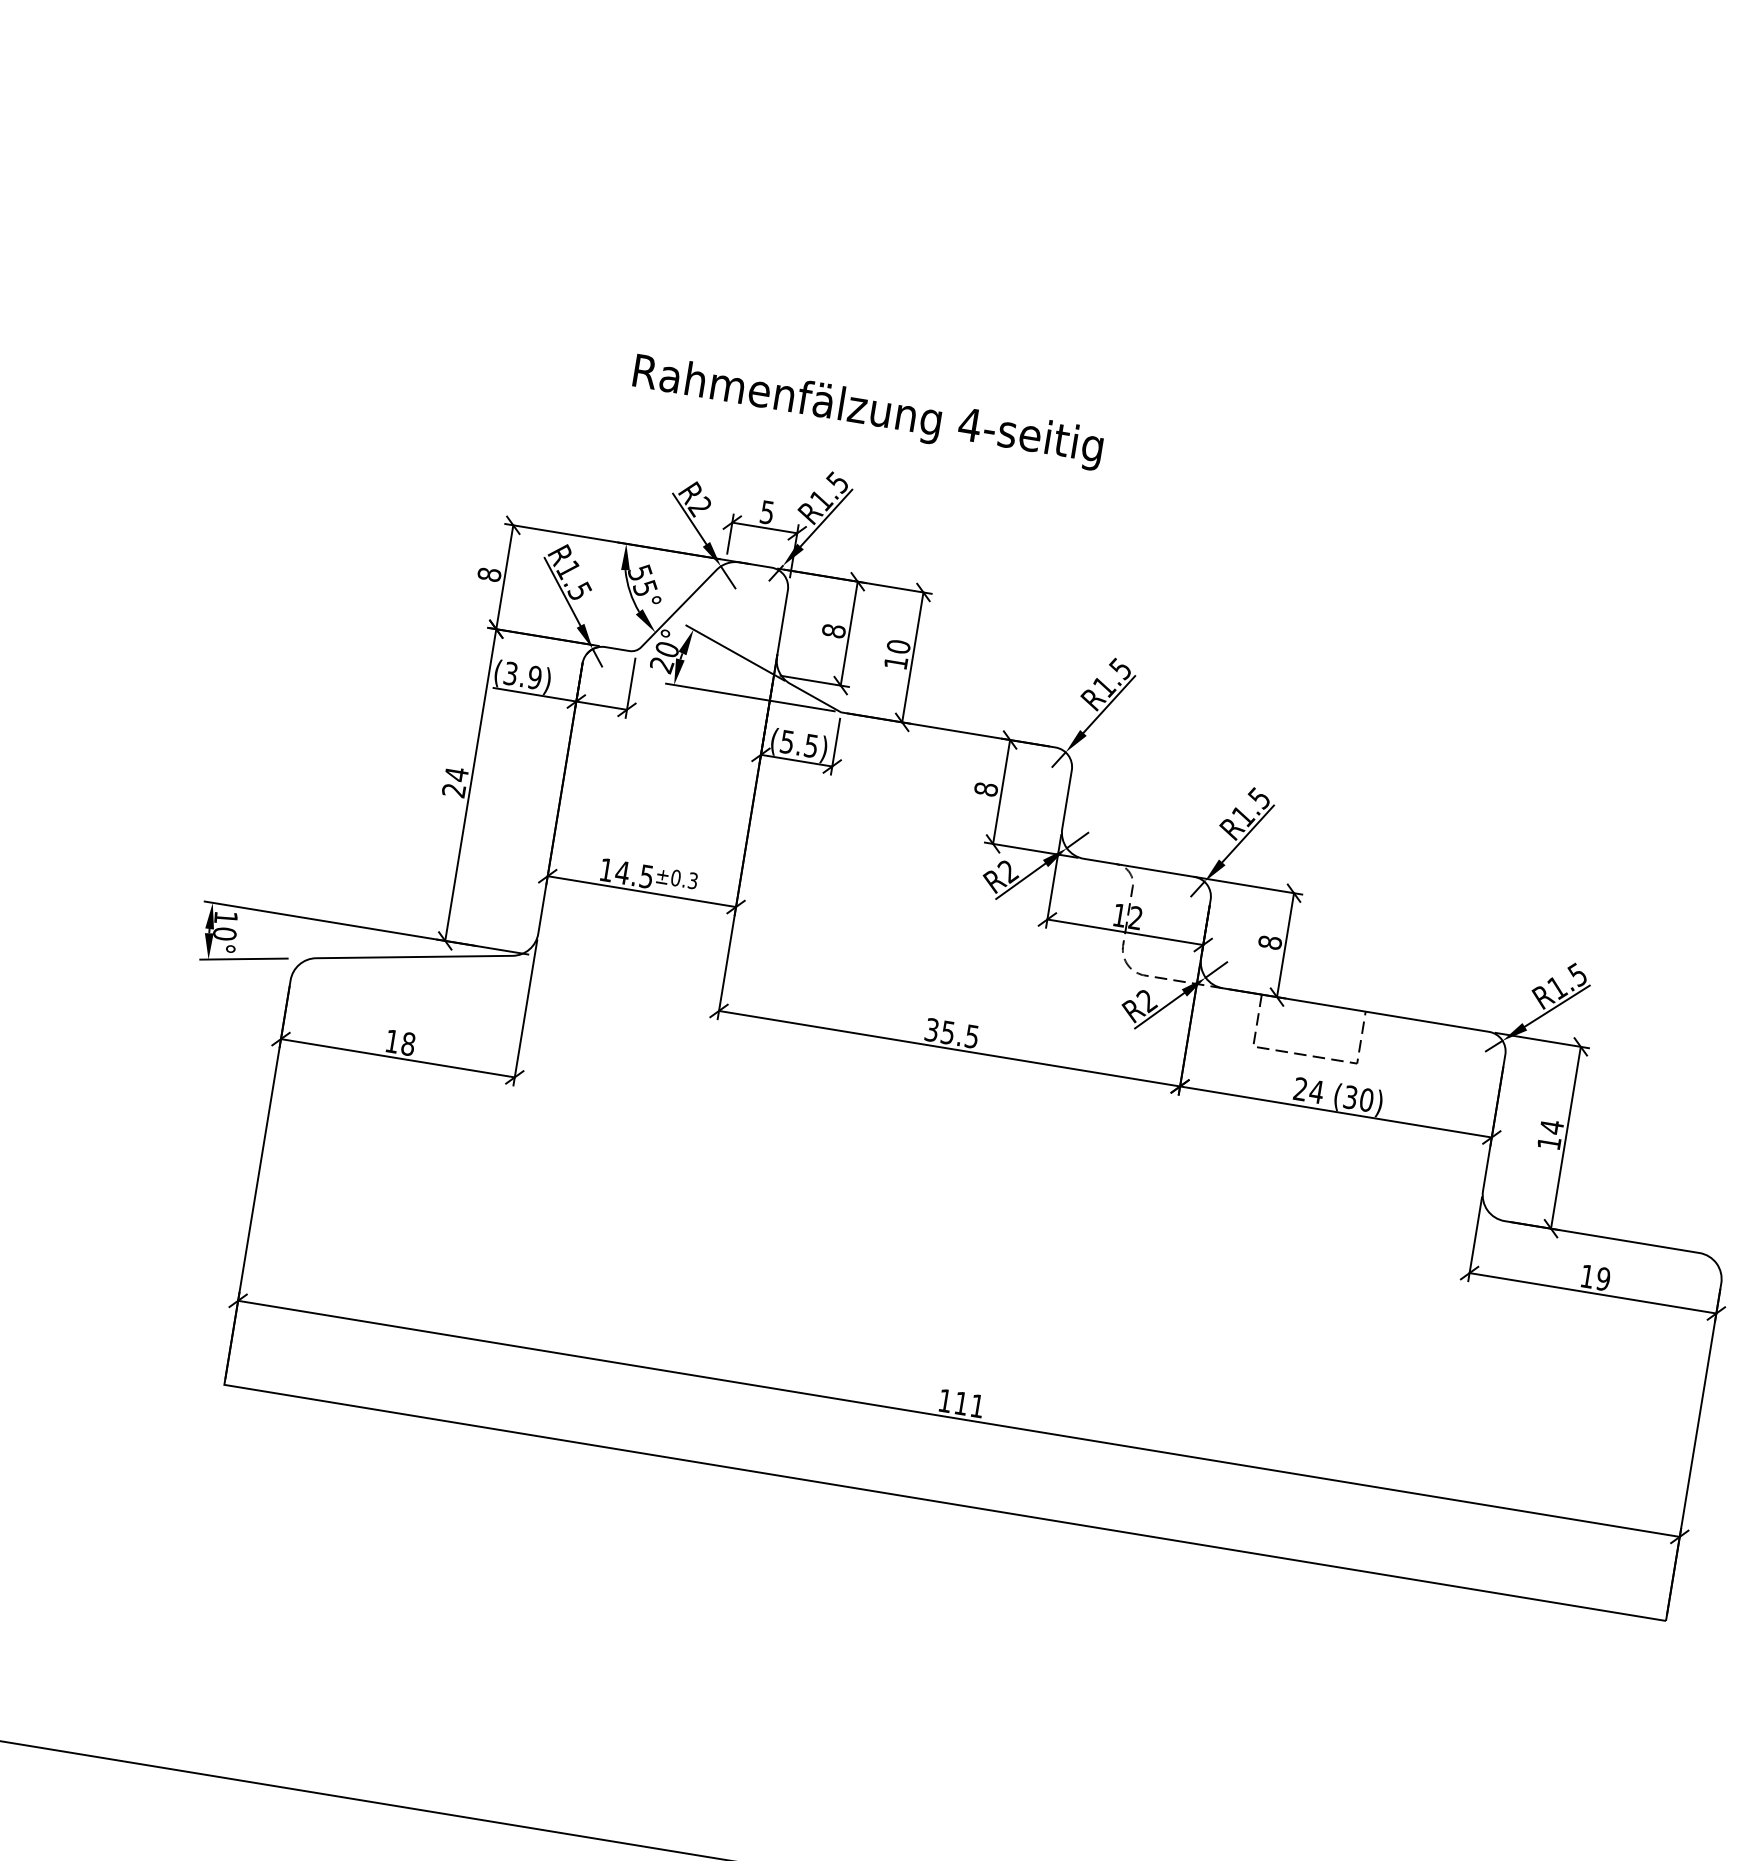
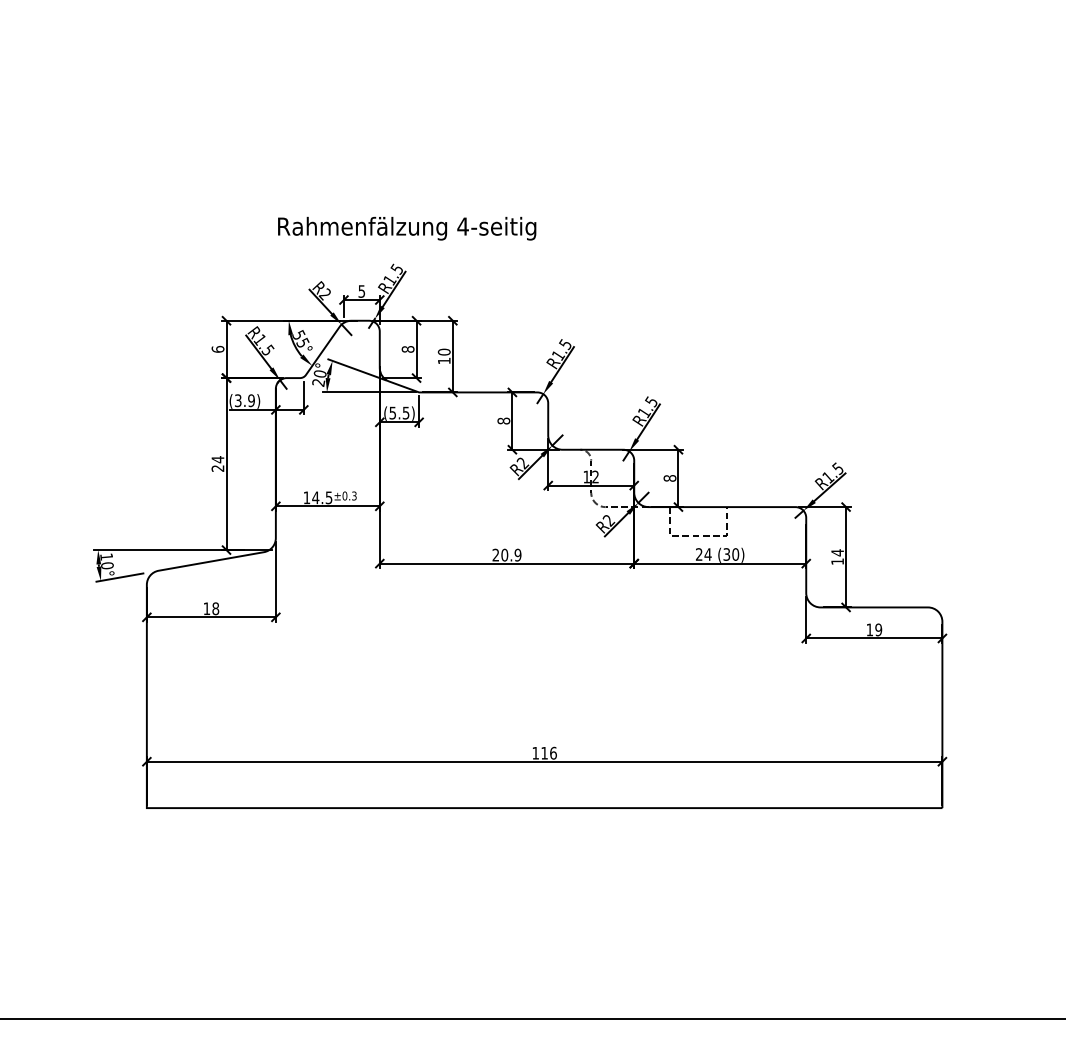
text: (488, 574) -> (217, 349), 8 -> 6
text: (951, 1031) -> (506, 554), 35.5 -> 20.9
text: (977, 1404) -> (553, 752), 111 -> 116

